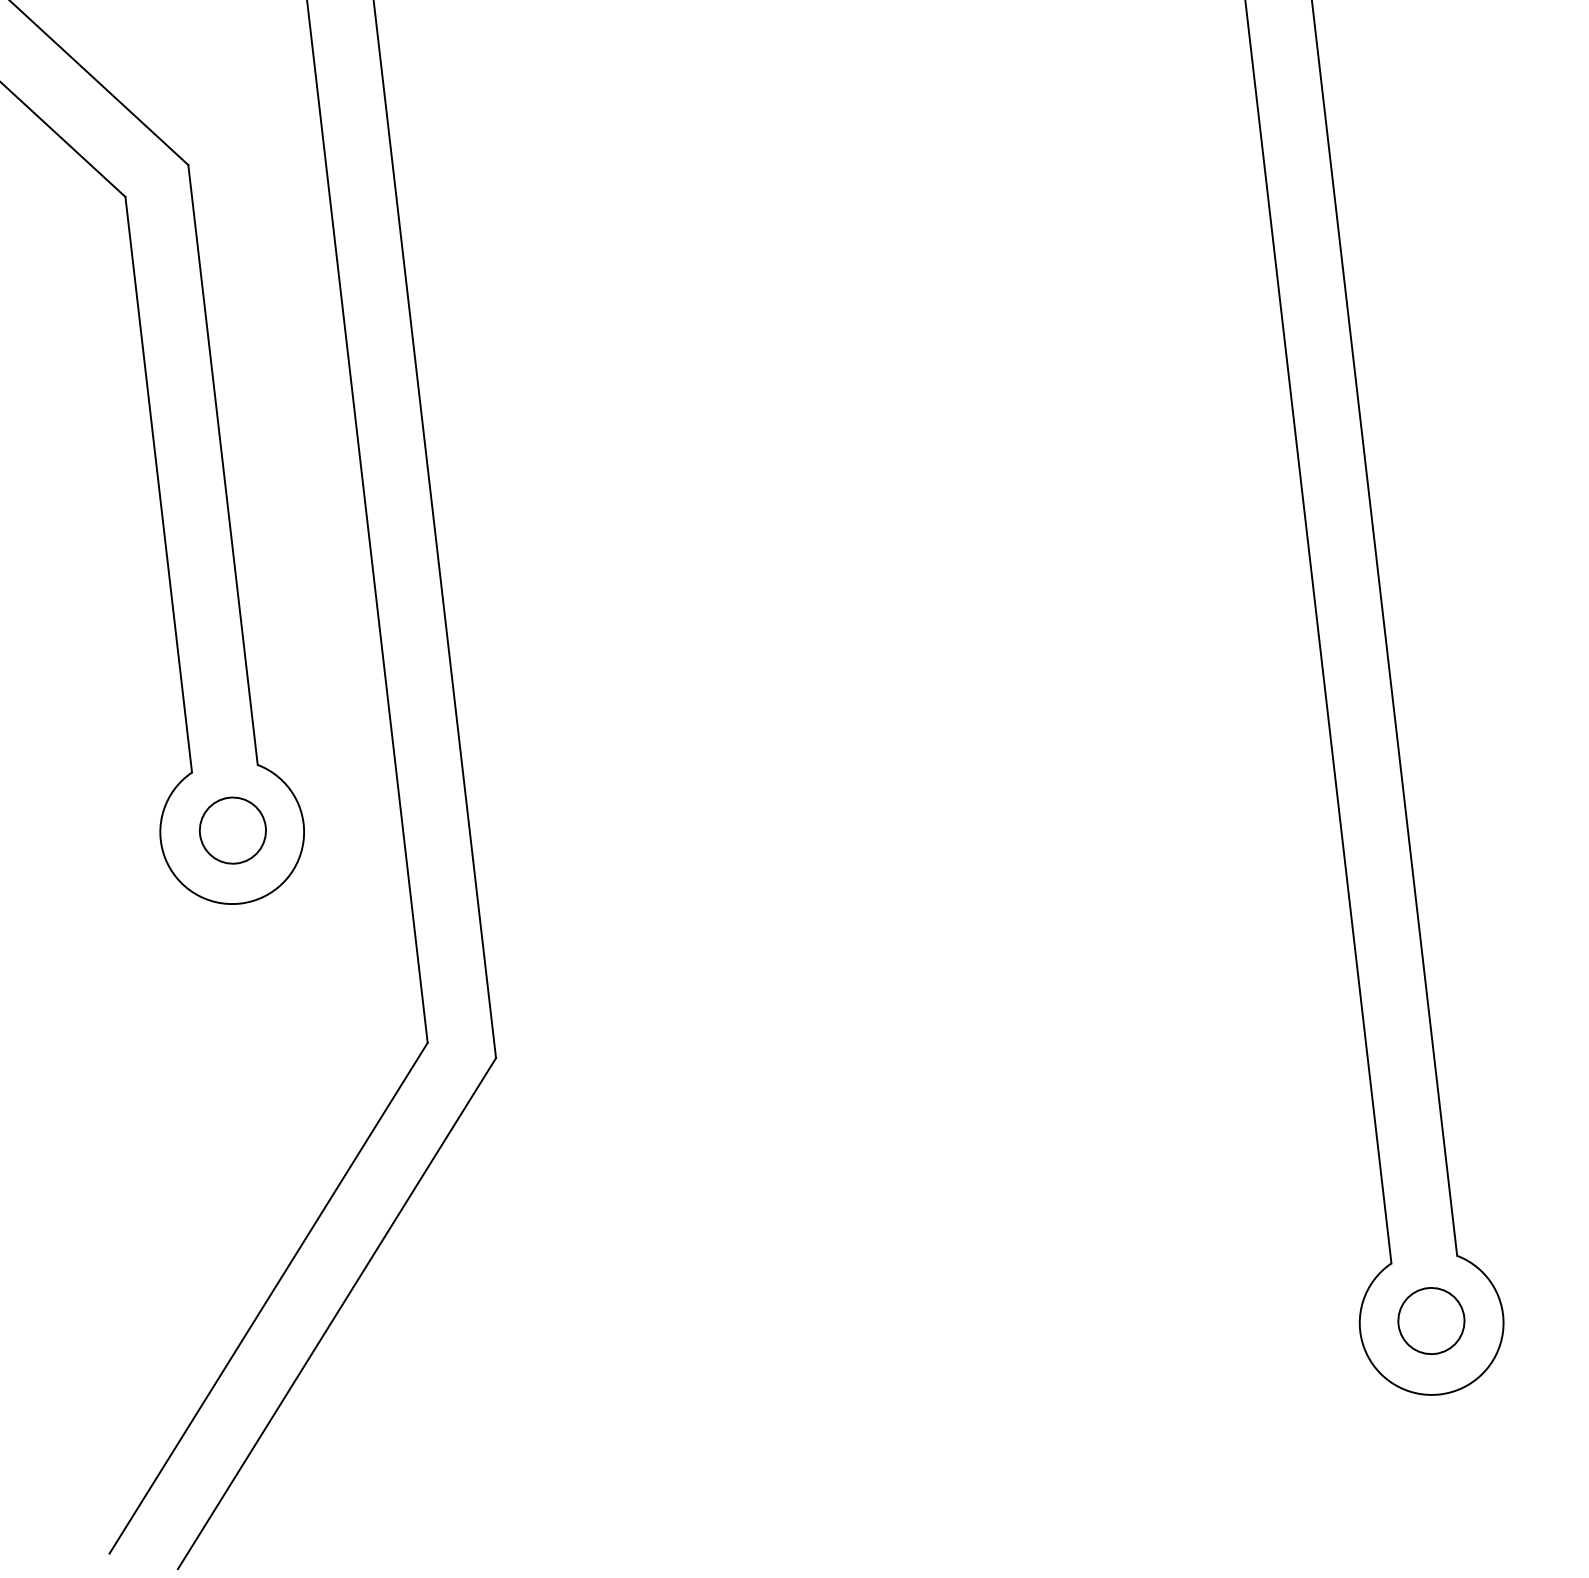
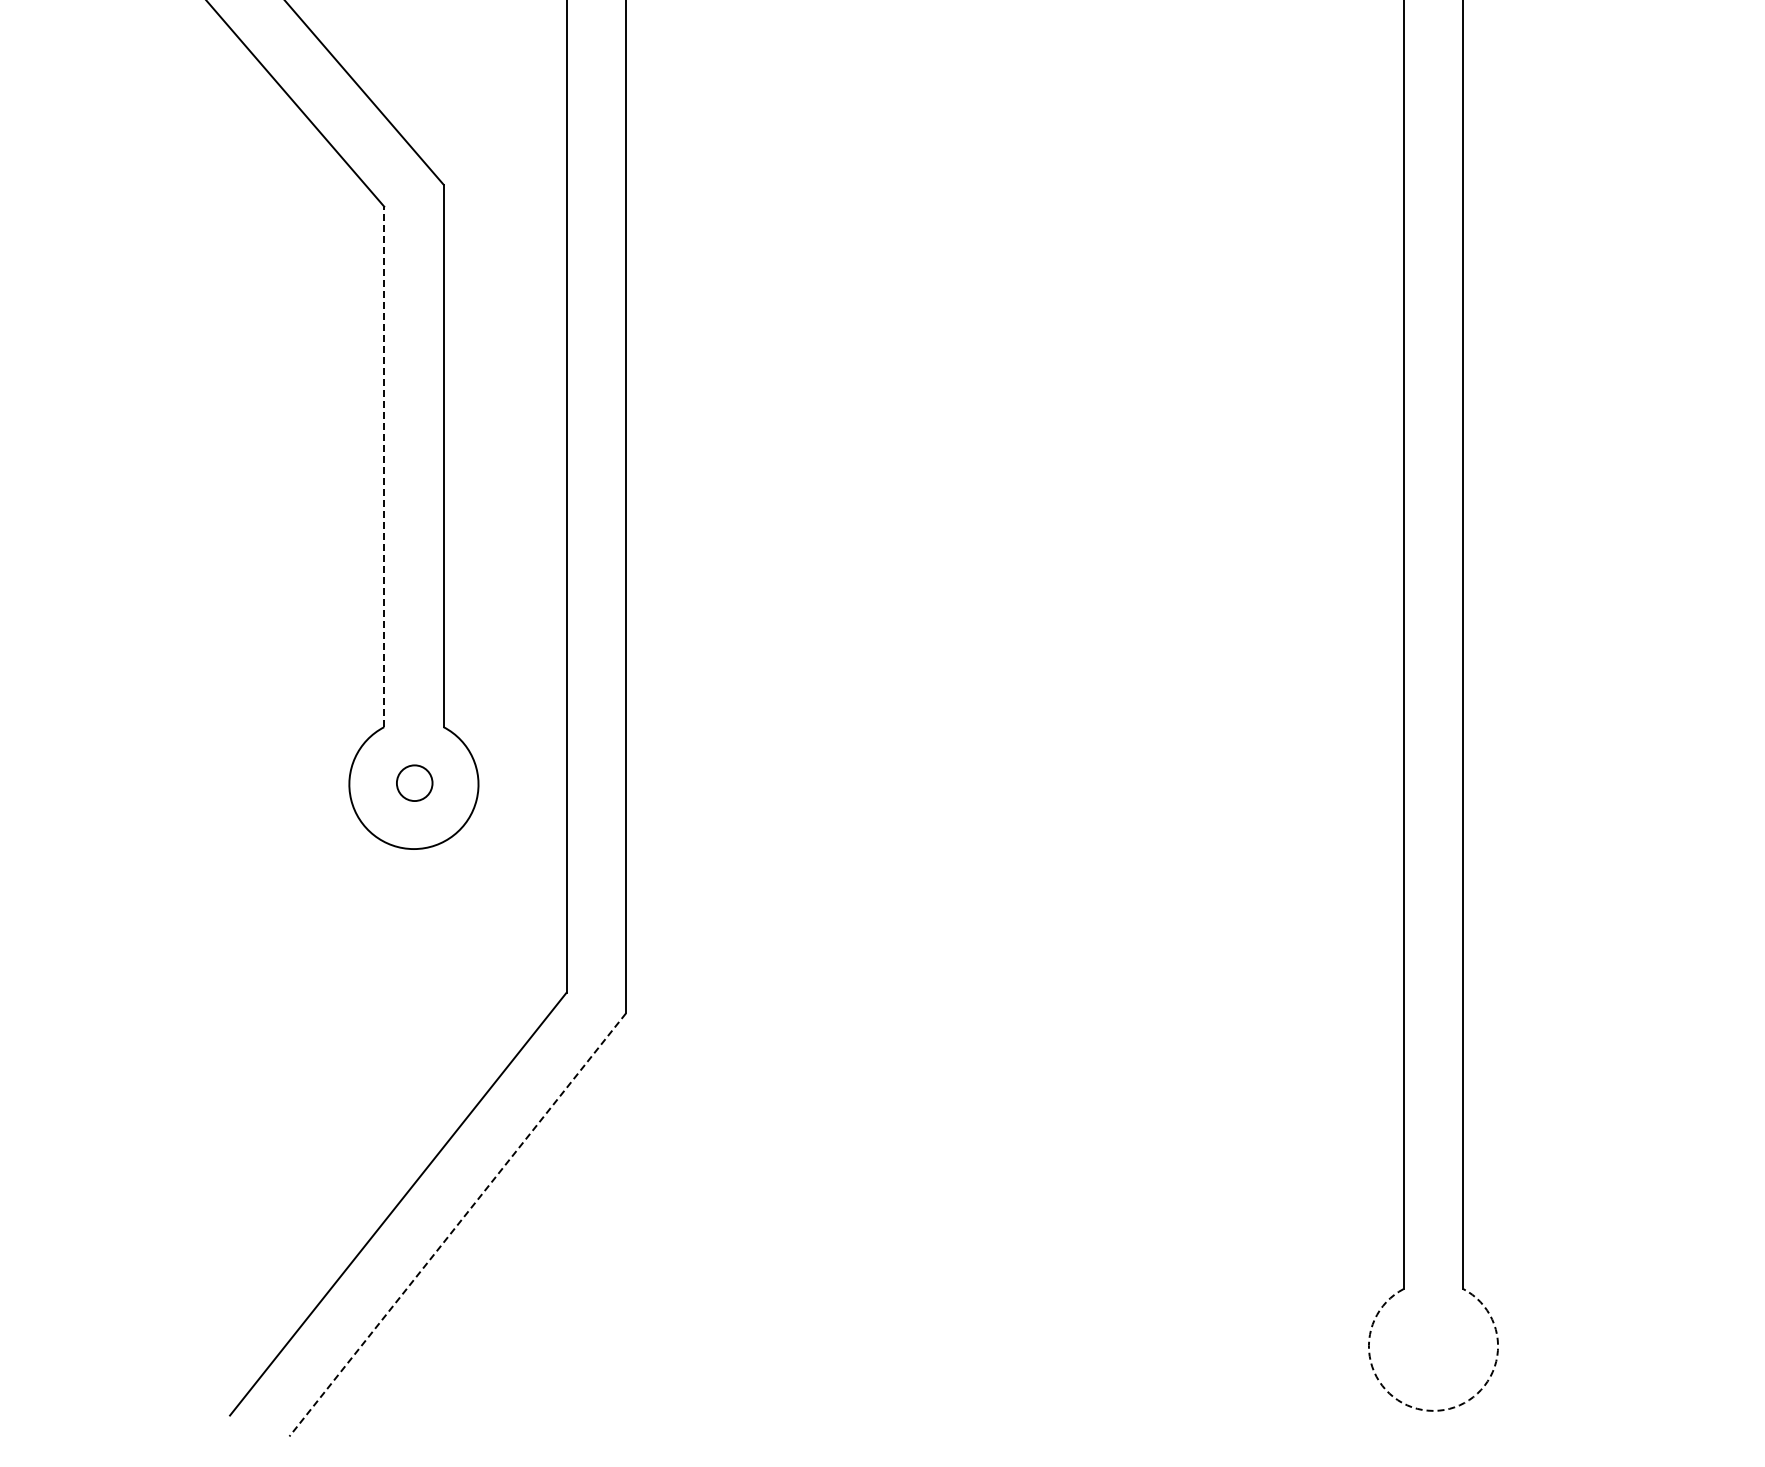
line: (158, 484) -> (384, 466), solid -> dashed
circle: (232, 829) -> (414, 782), size x0.6
line: (336, 1314) -> (457, 1225), solid -> dashed
circle: (1431, 1321) -> (1433, 1344), removed
arc: (1439, 1394) -> (1433, 1410), solid -> dashed

